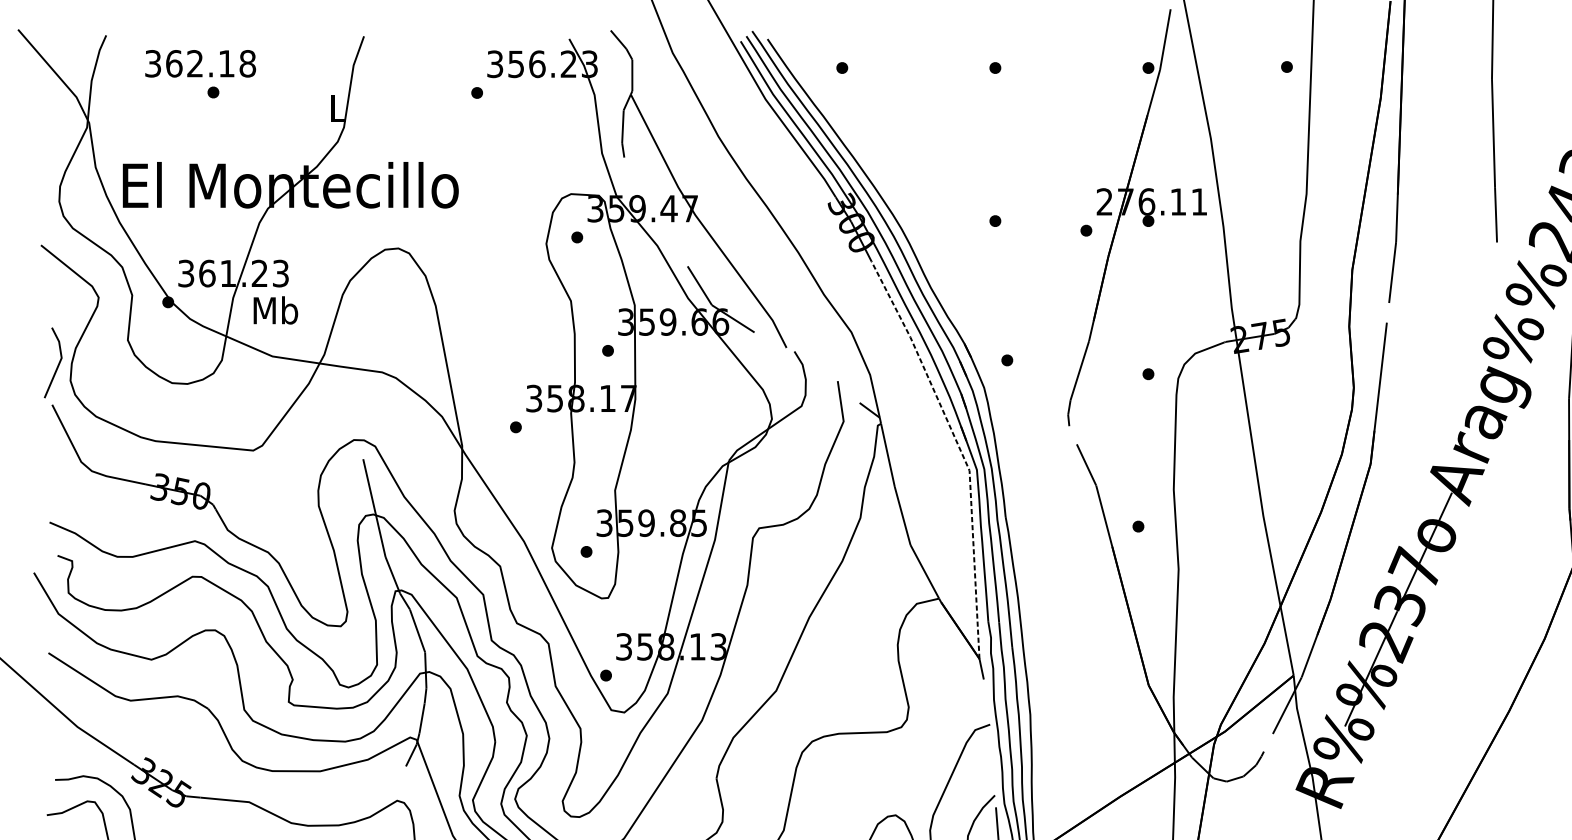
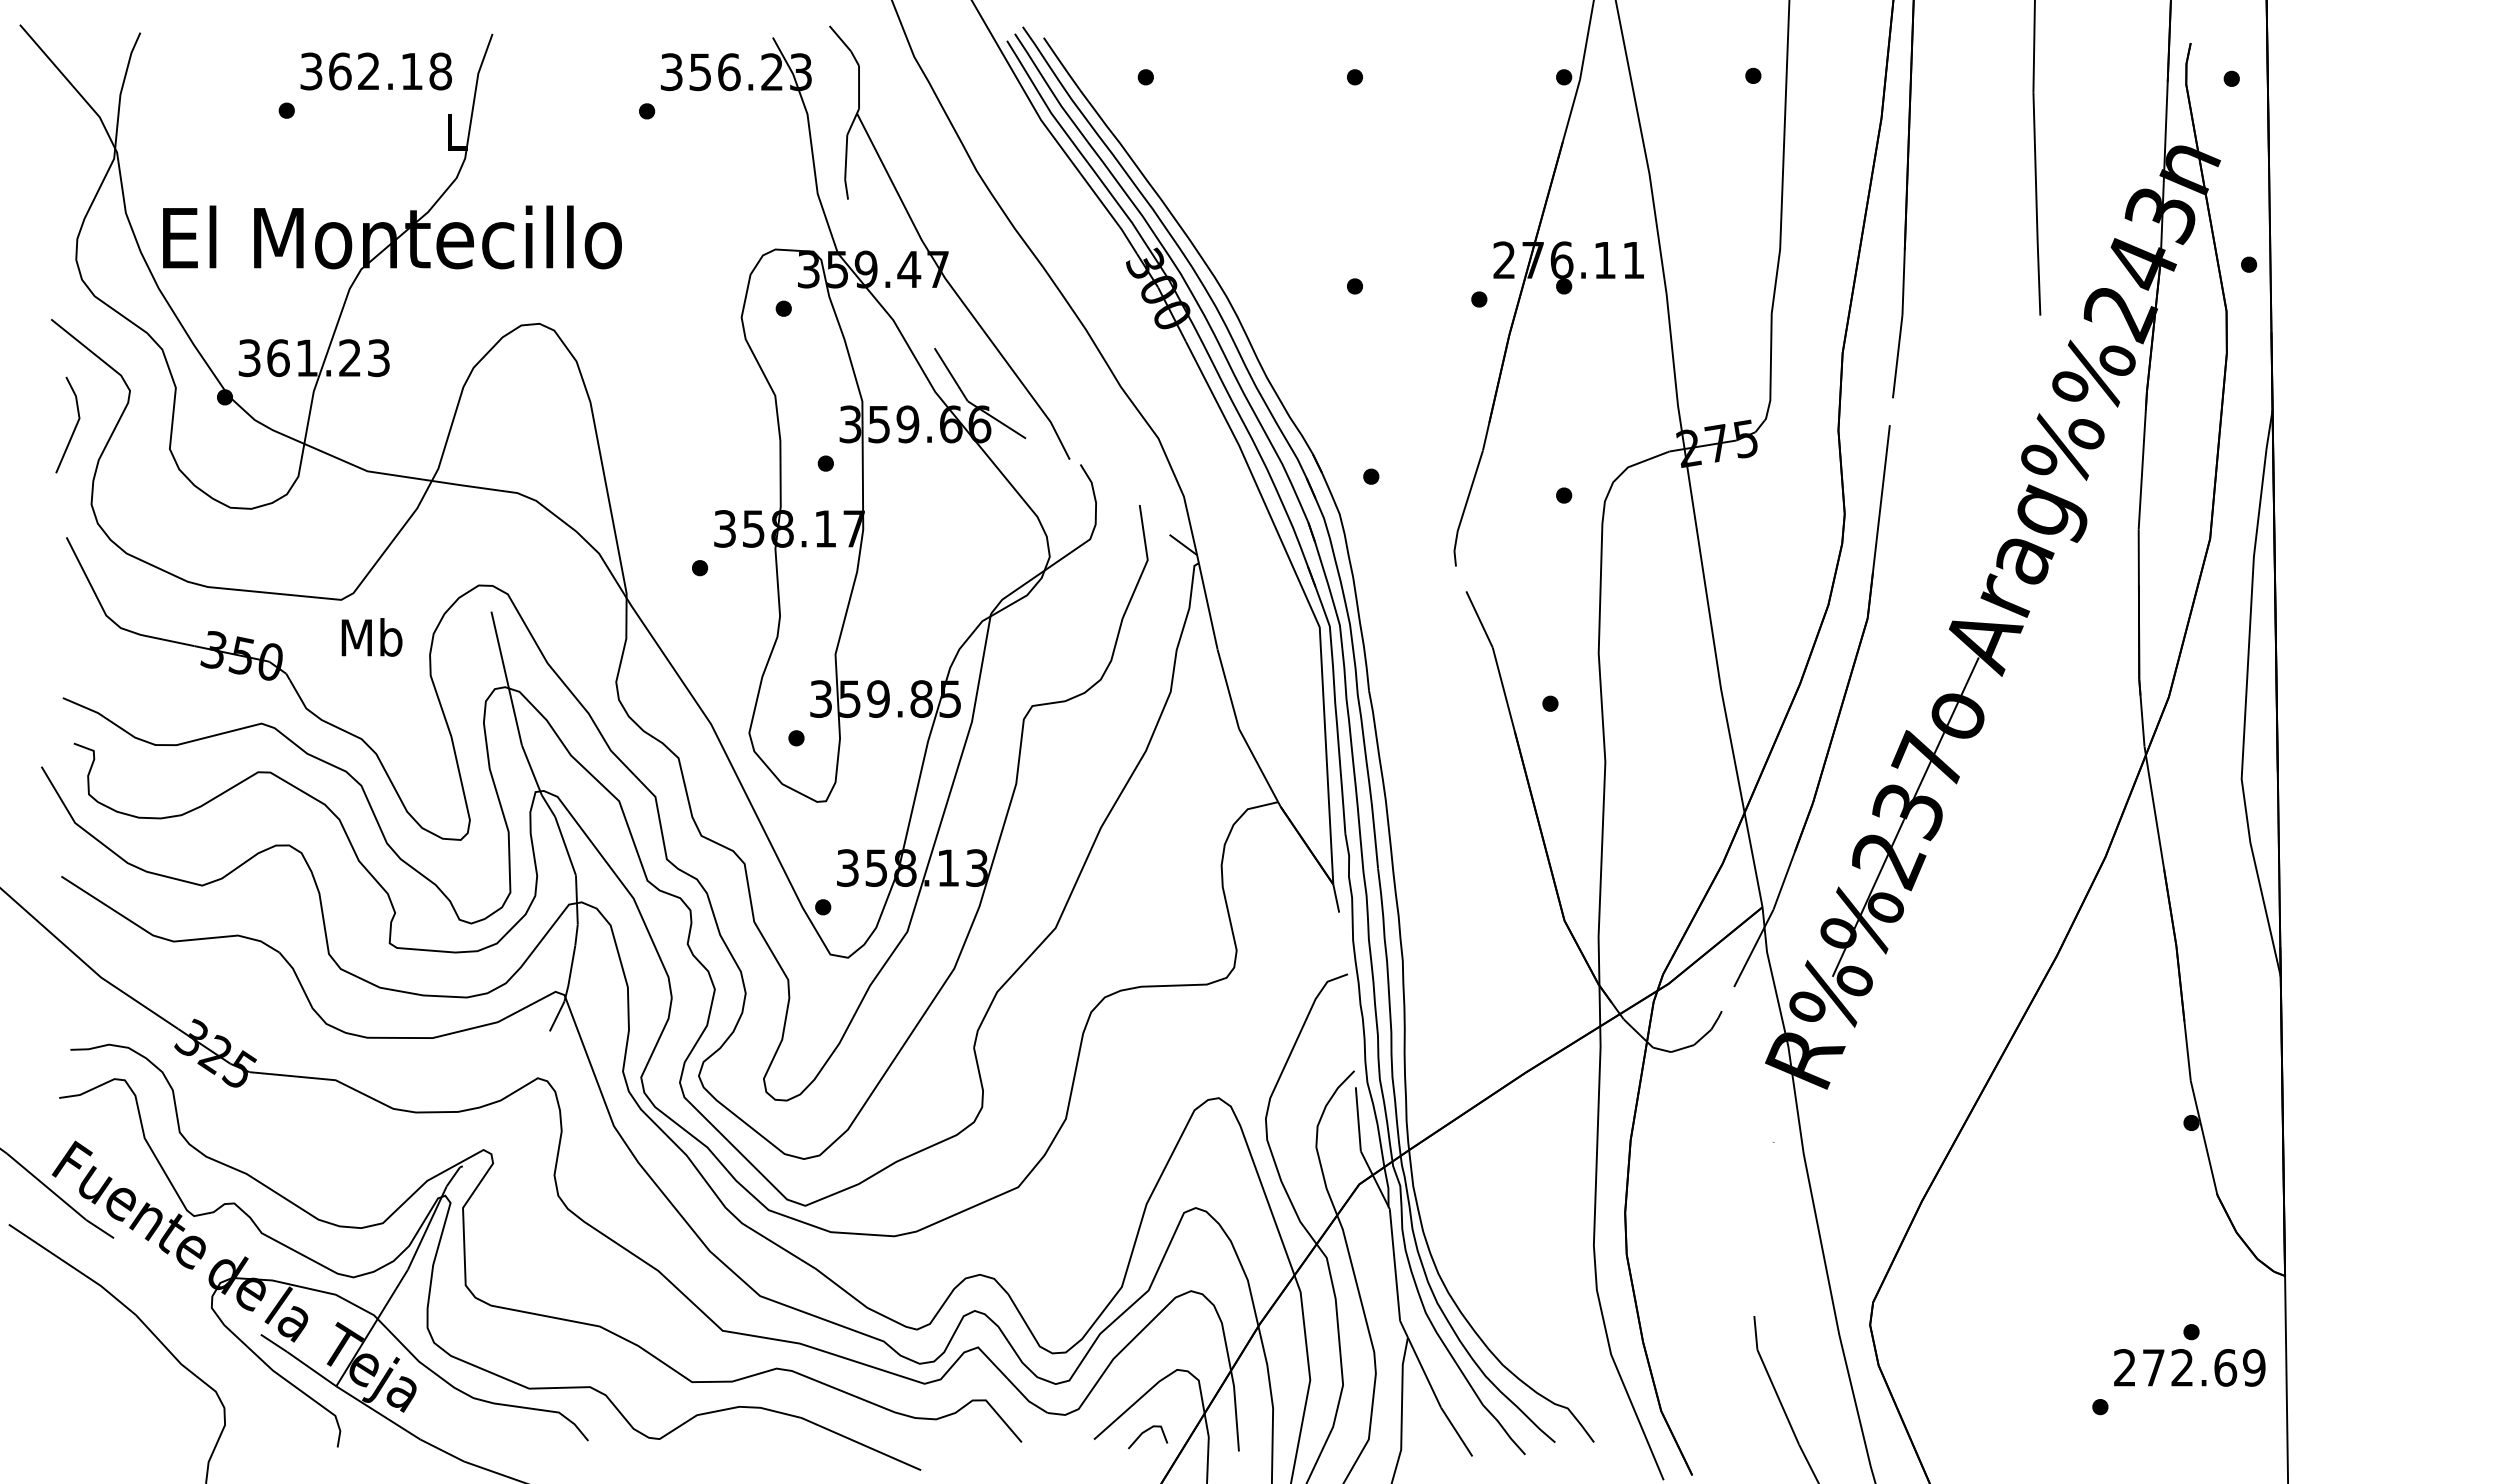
text: (200, 63) -> (375, 71), moved
text: (275, 310) -> (371, 637), moved
line: (58, 364) -> (74, 427), moved
line: (960, 451) -> (1307, 600), dashed -> solid

